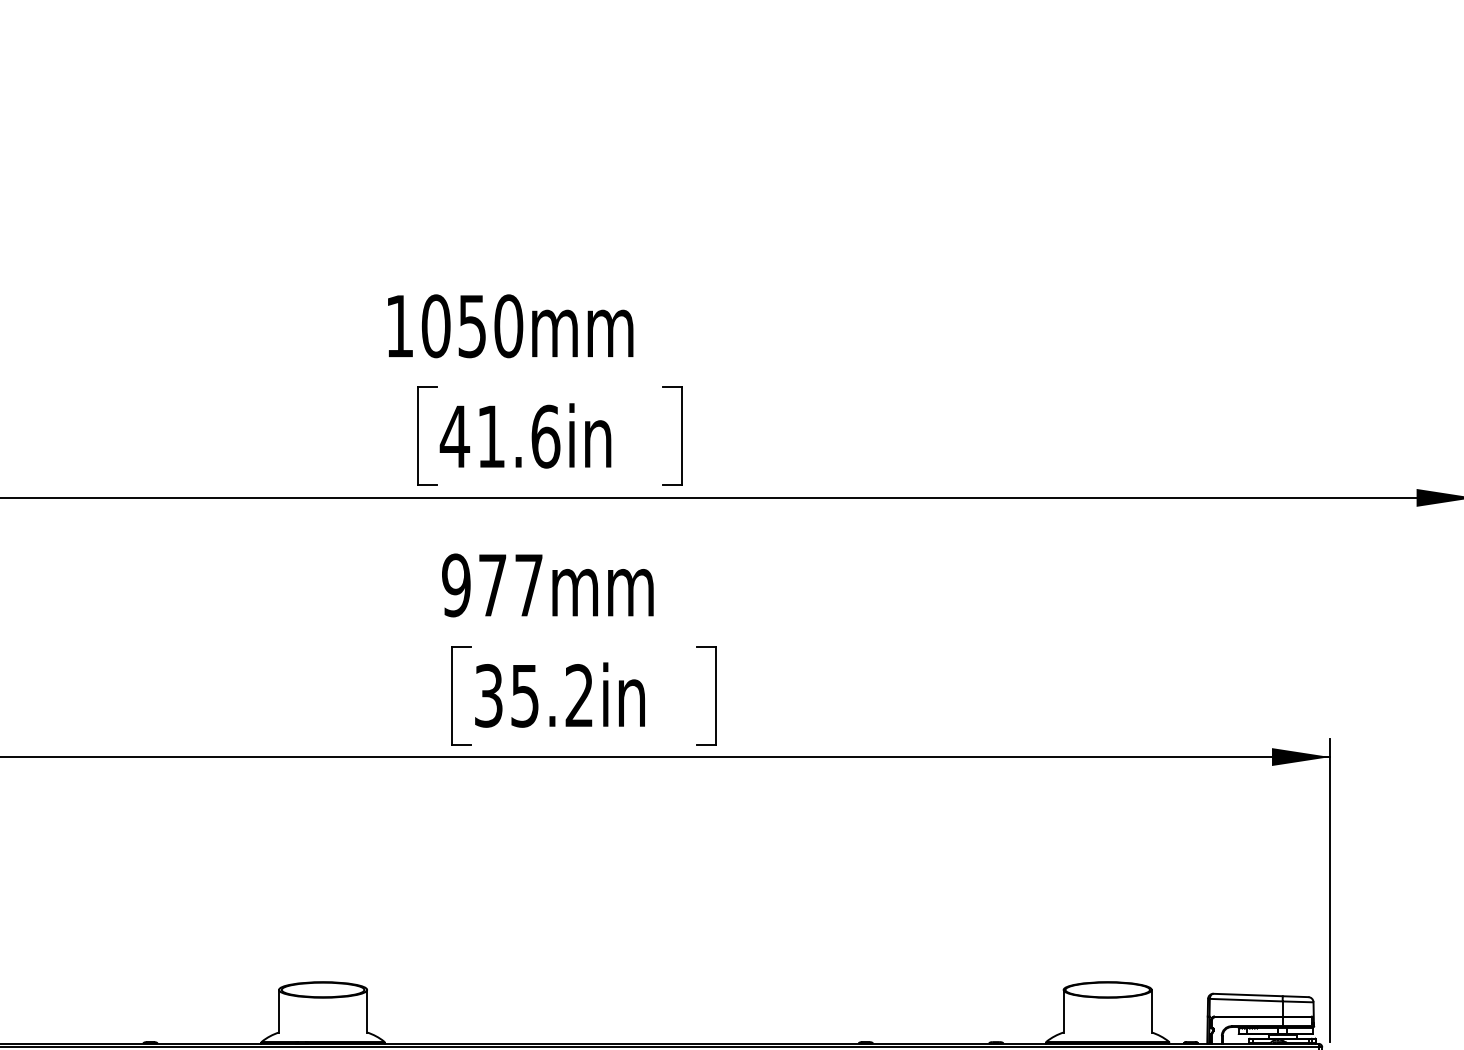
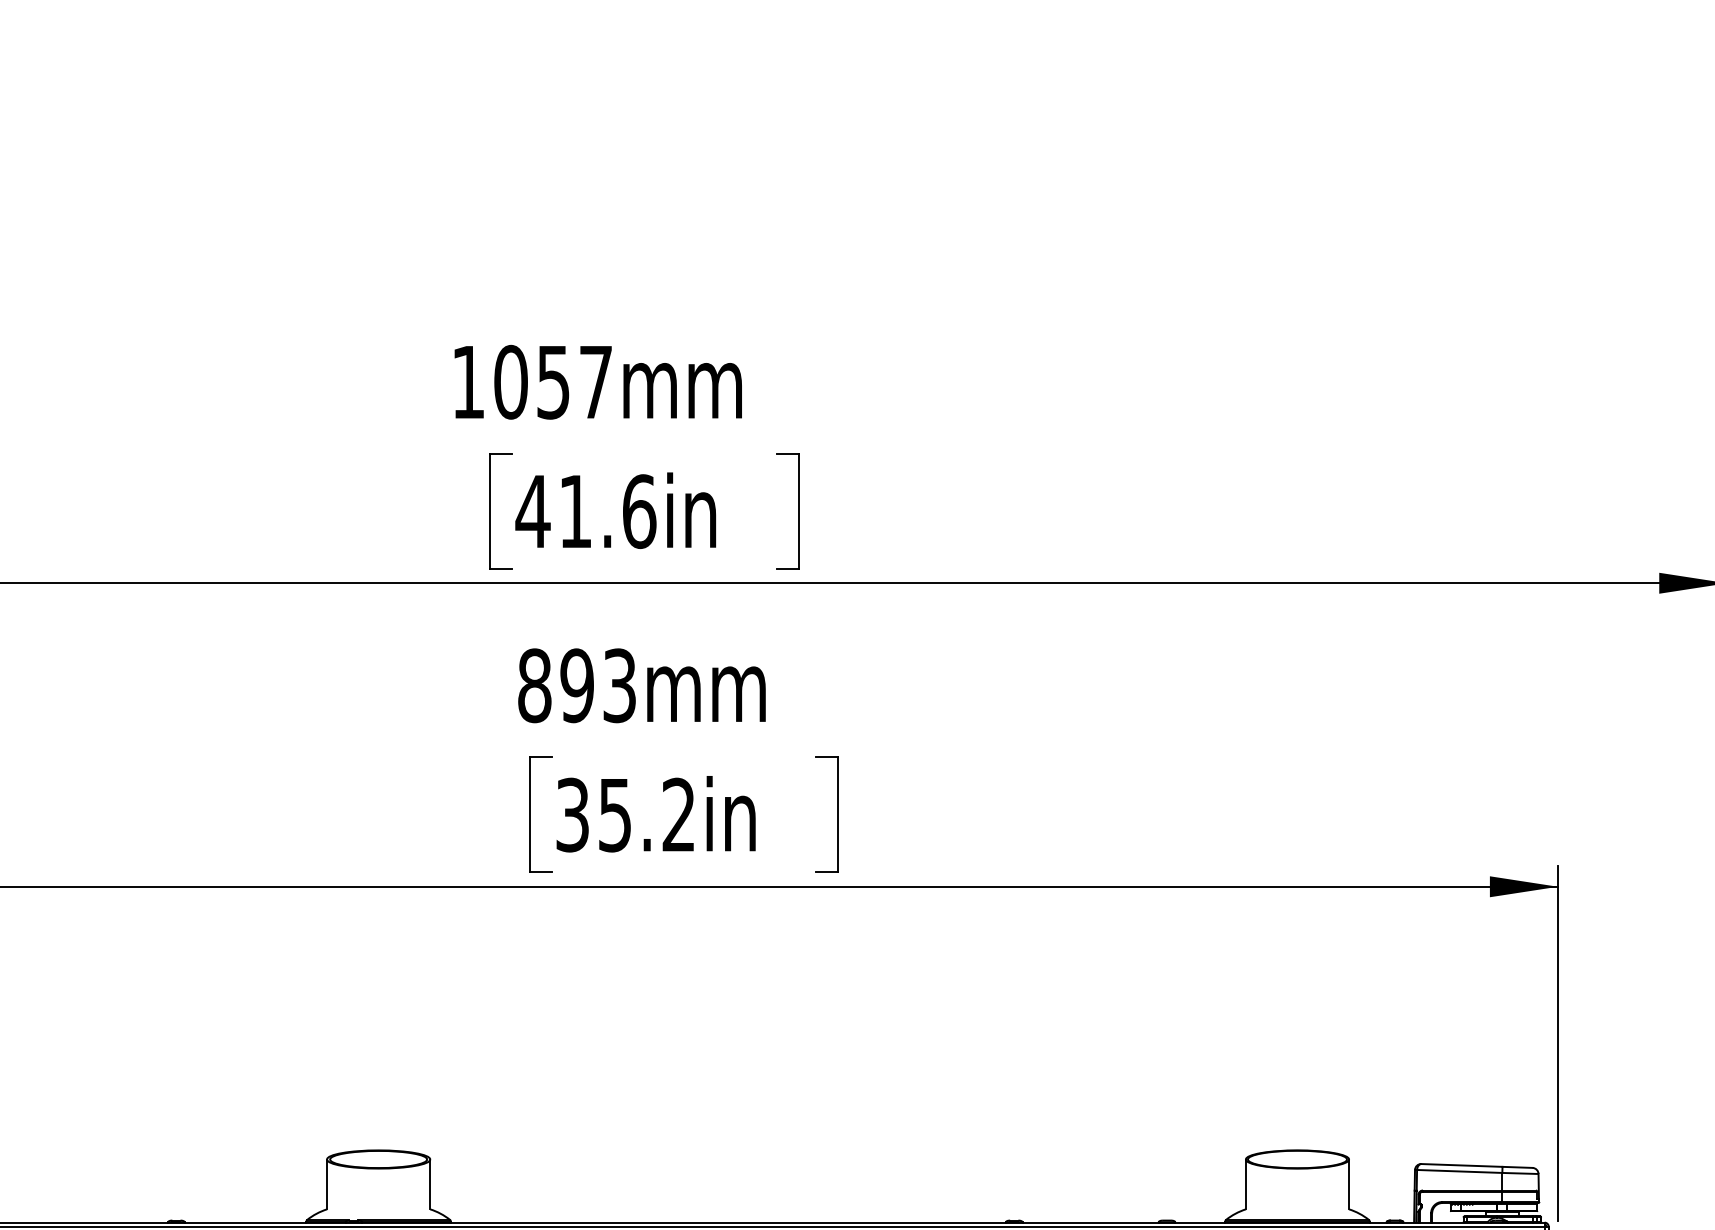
text: (508, 325) -> (595, 381), 1050mm -> 1057mm
text: (492, 585) -> (576, 685), 977mm -> 893mm

